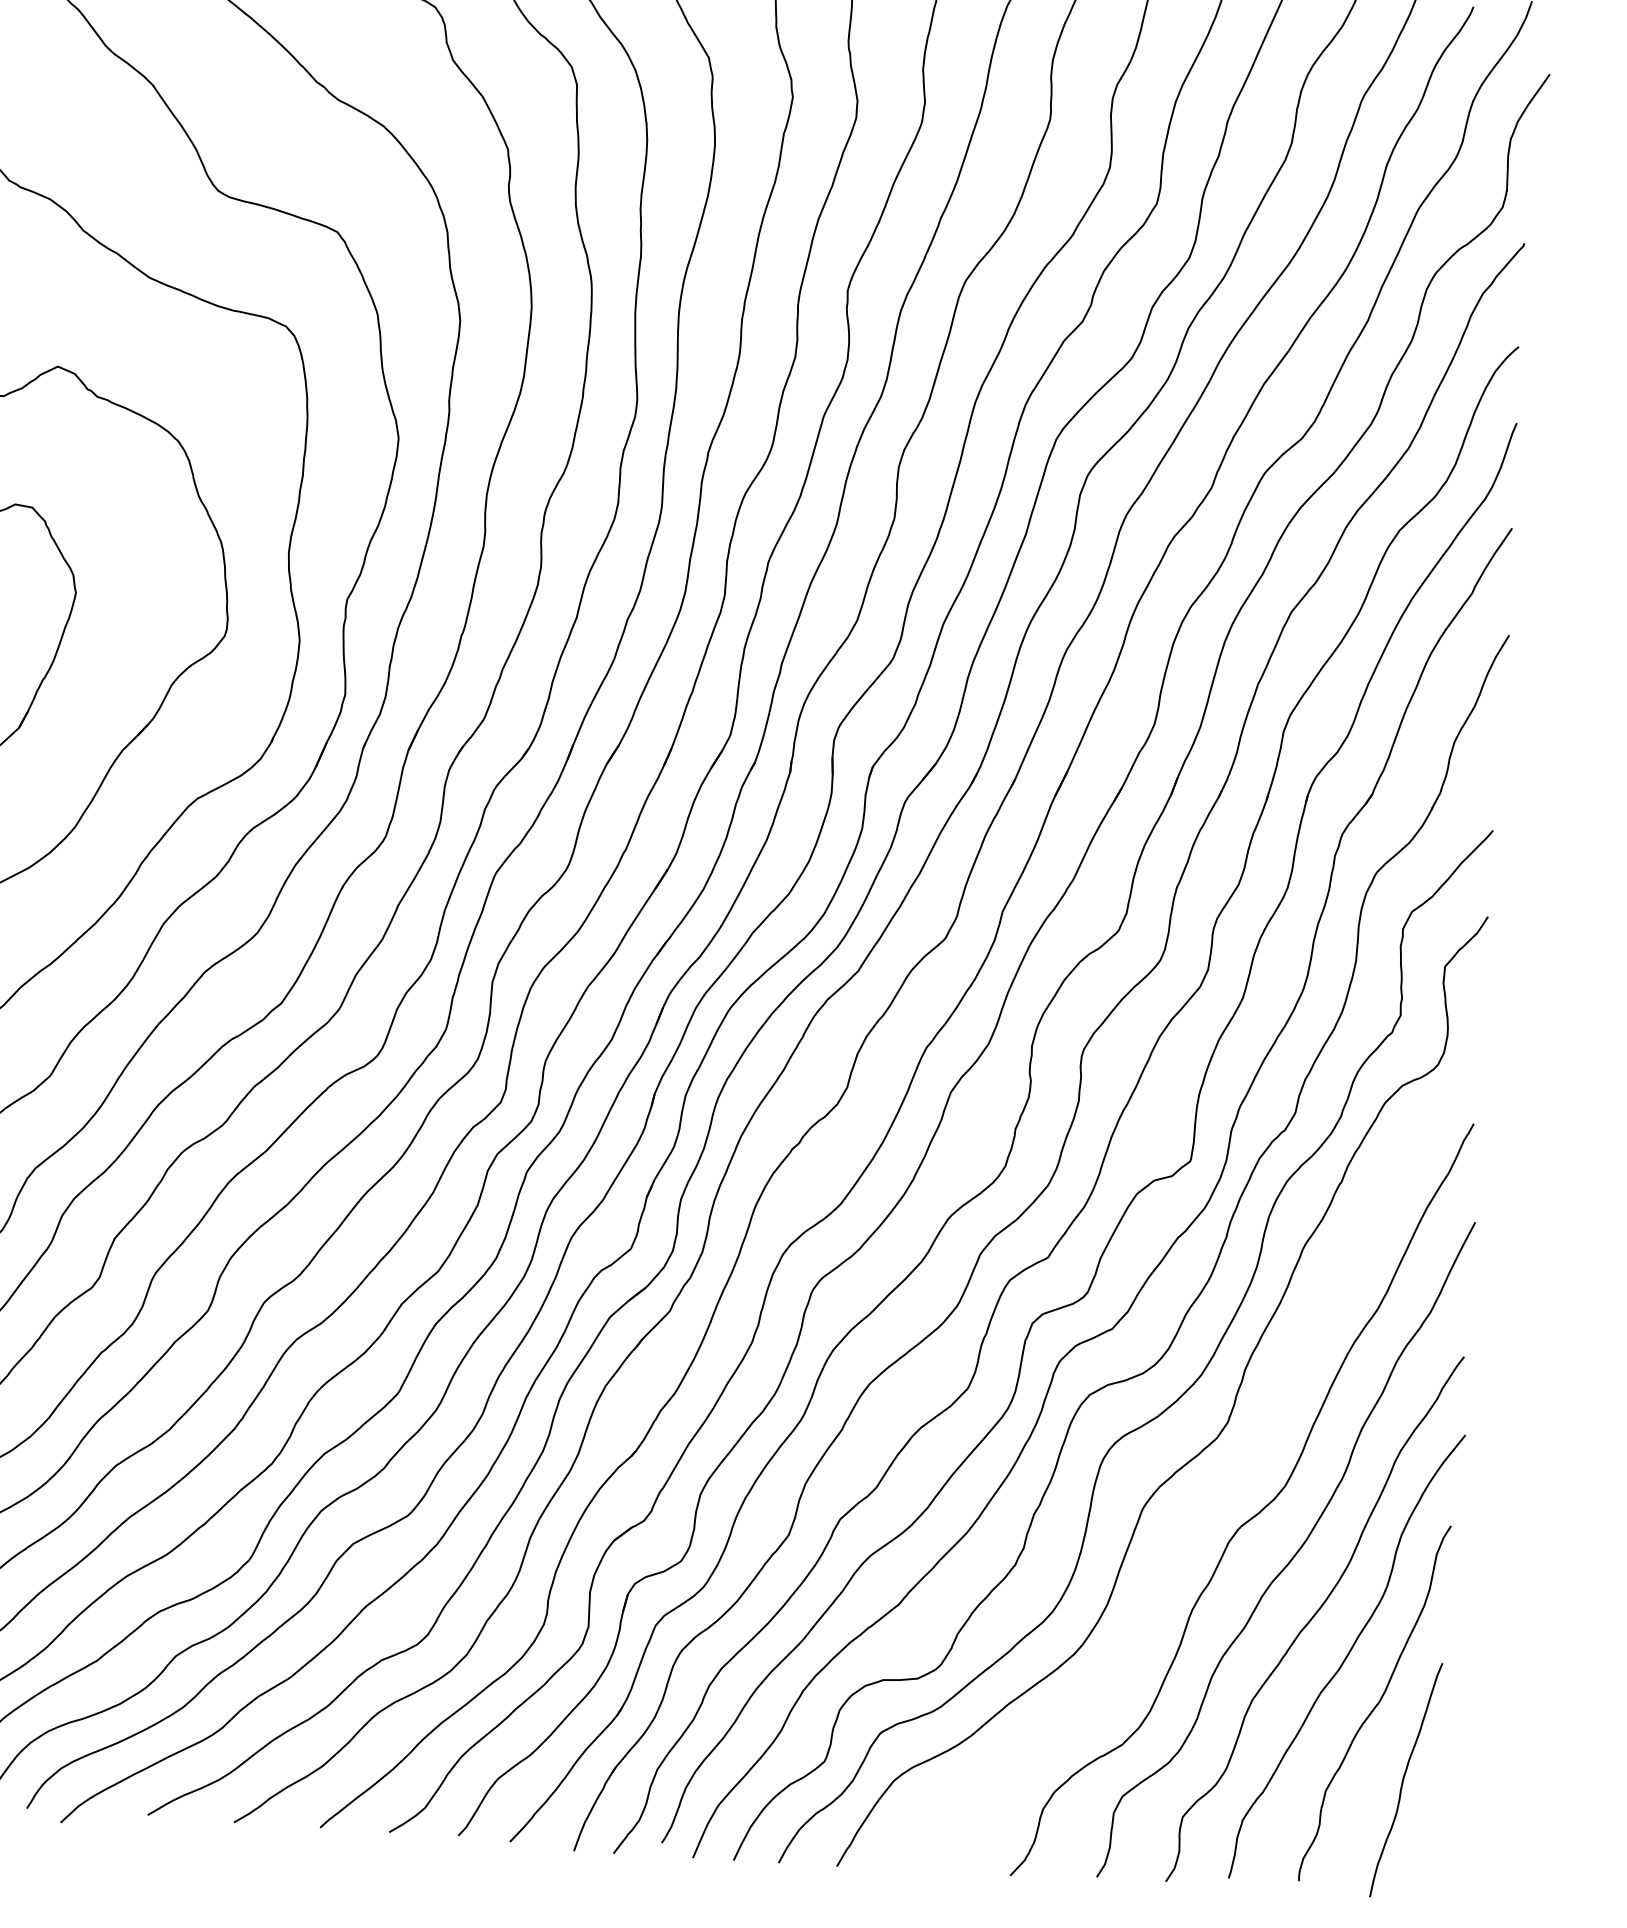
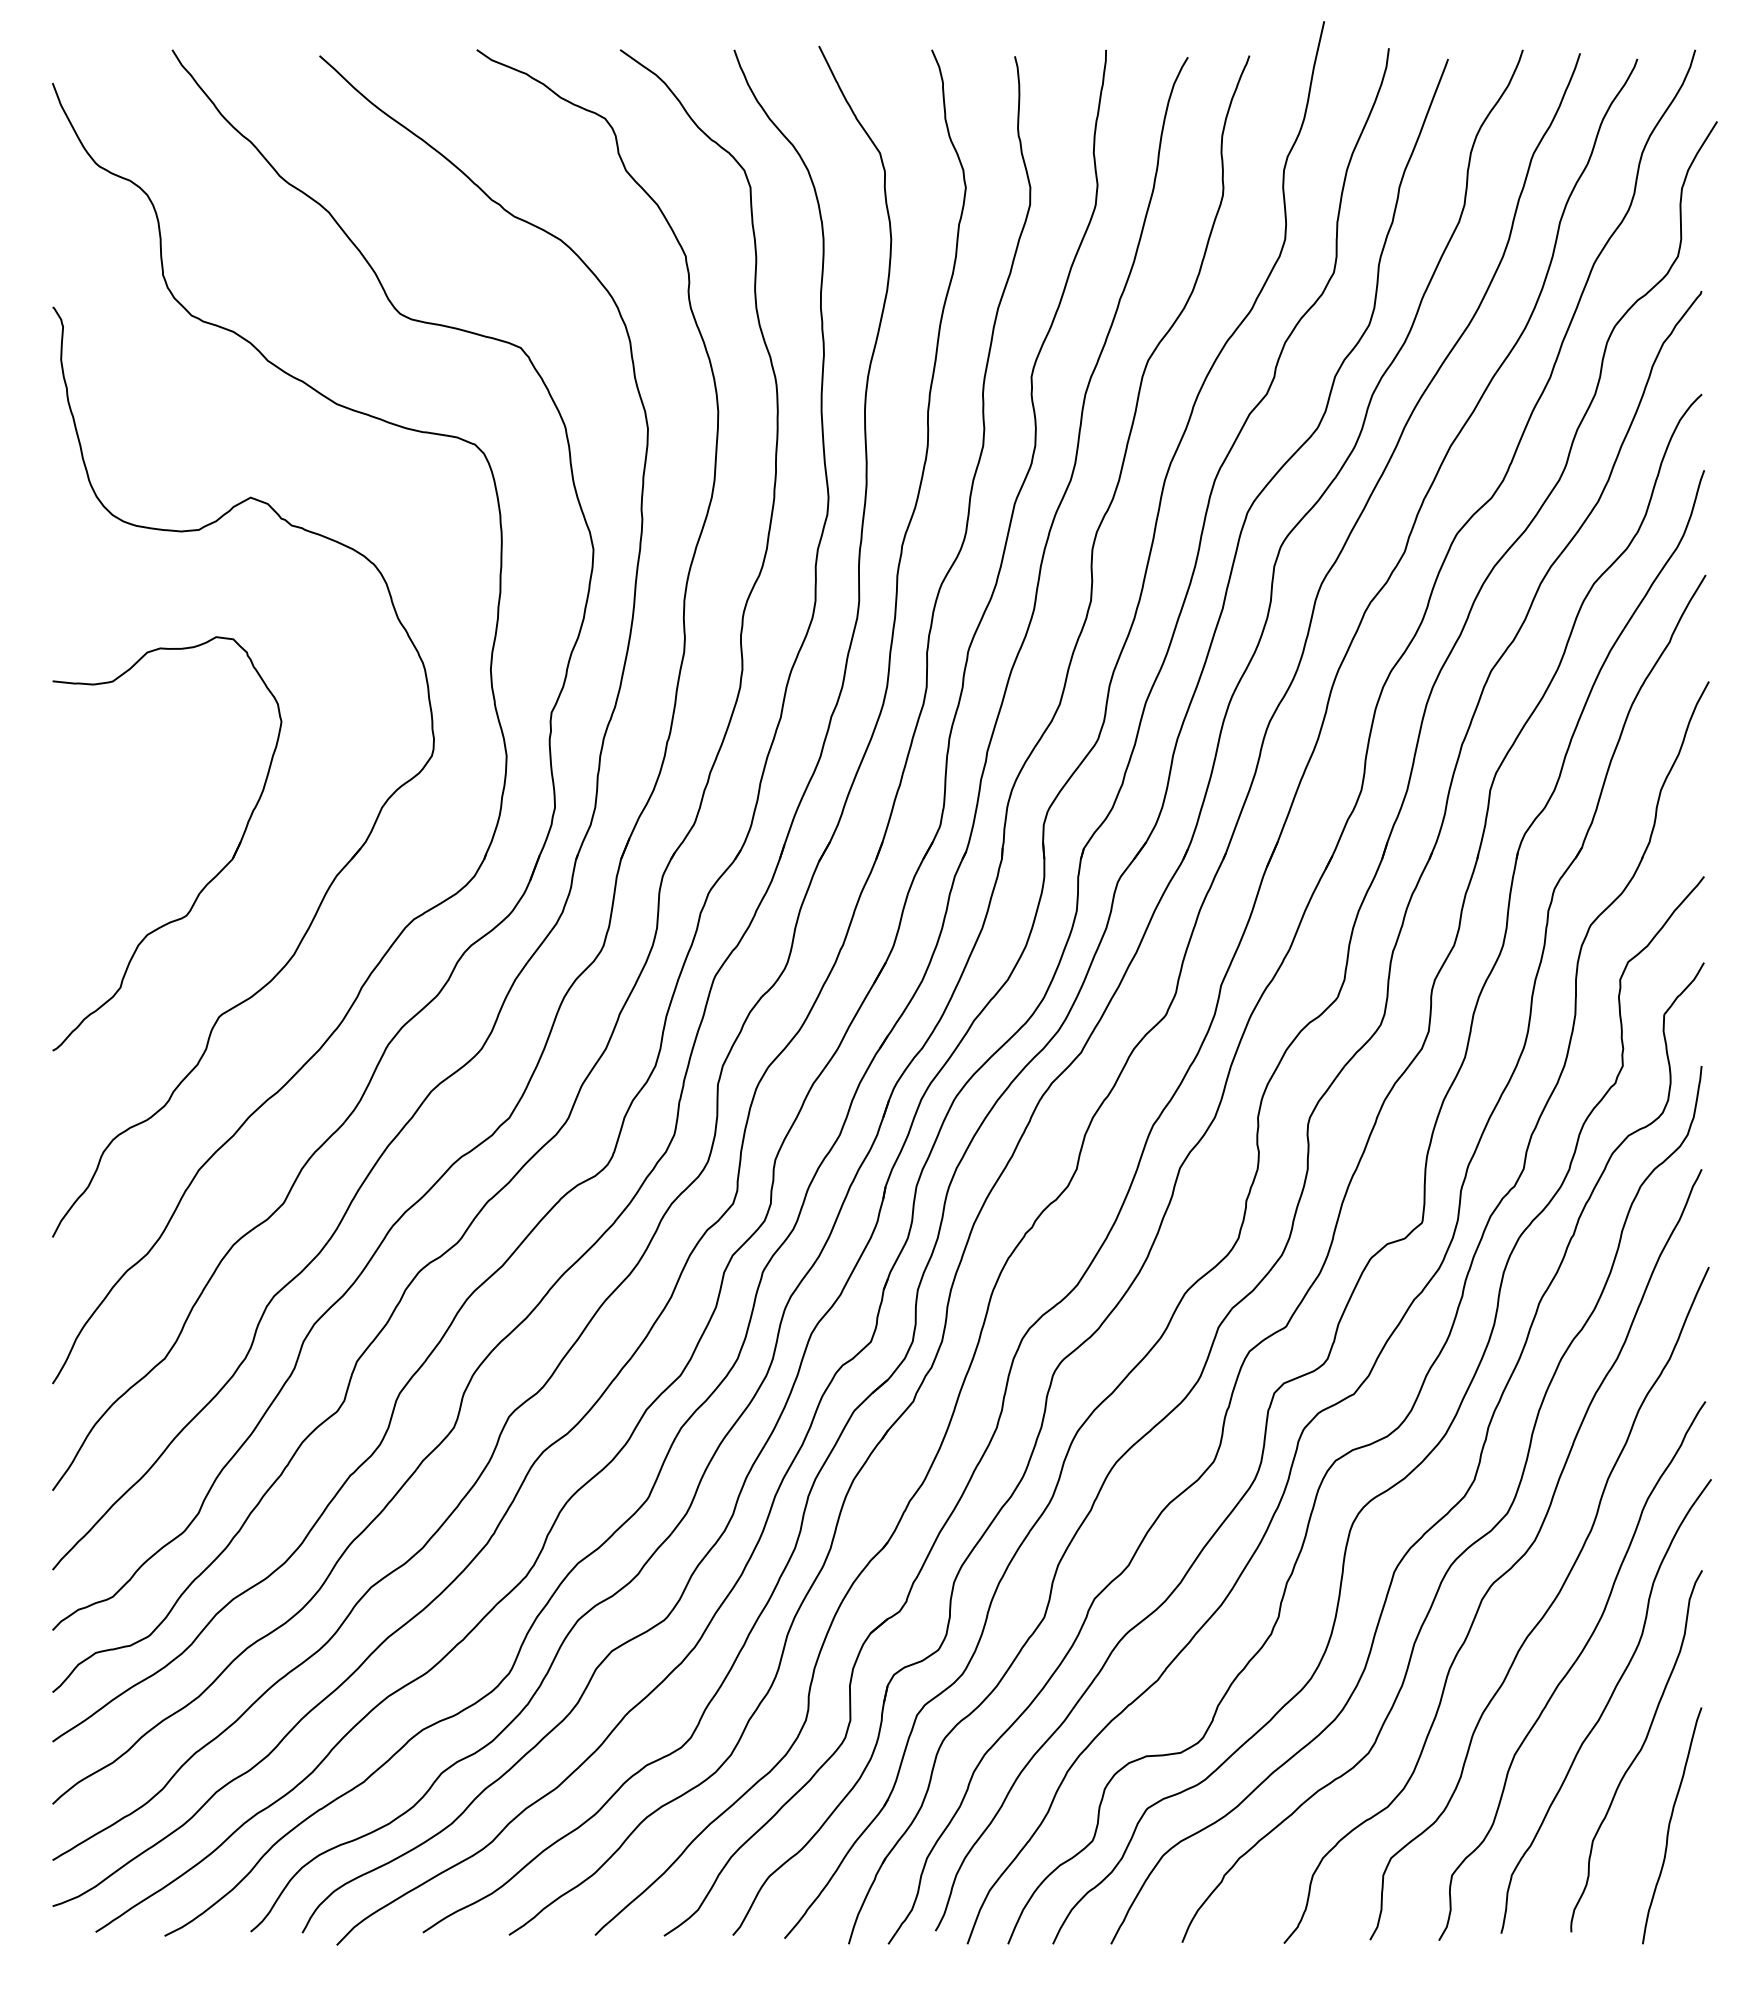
curve: (1220, 1486) -> (1470, 1544), added

